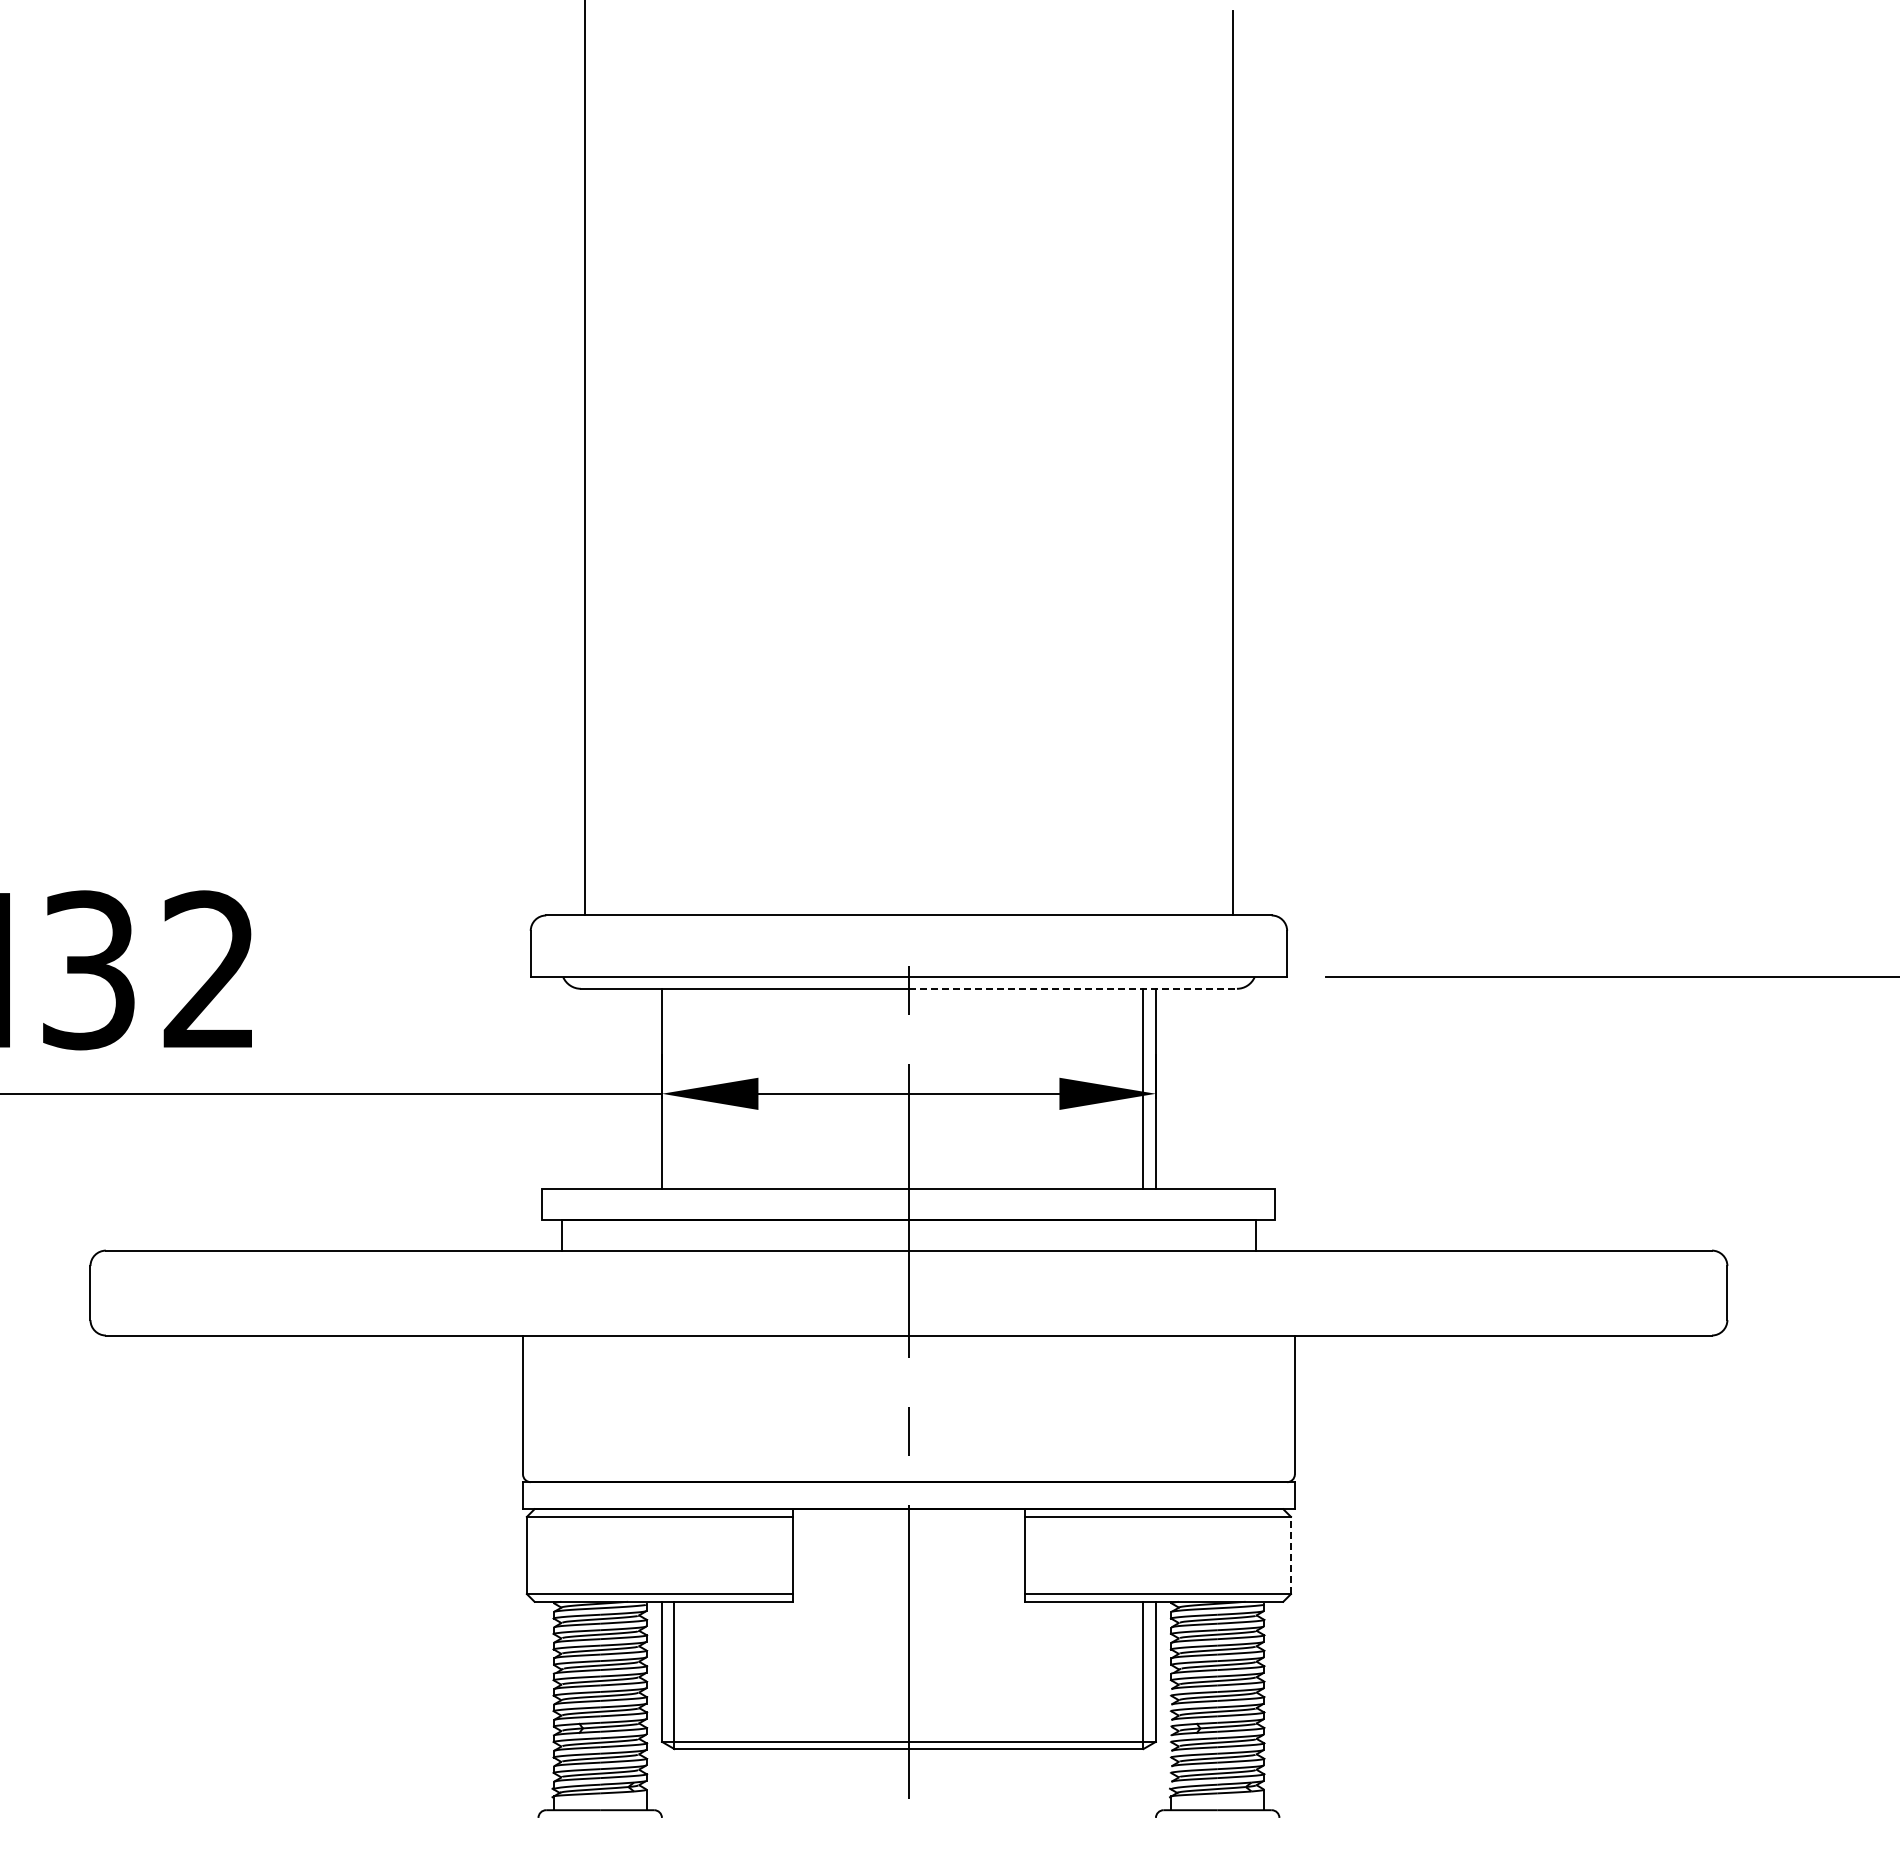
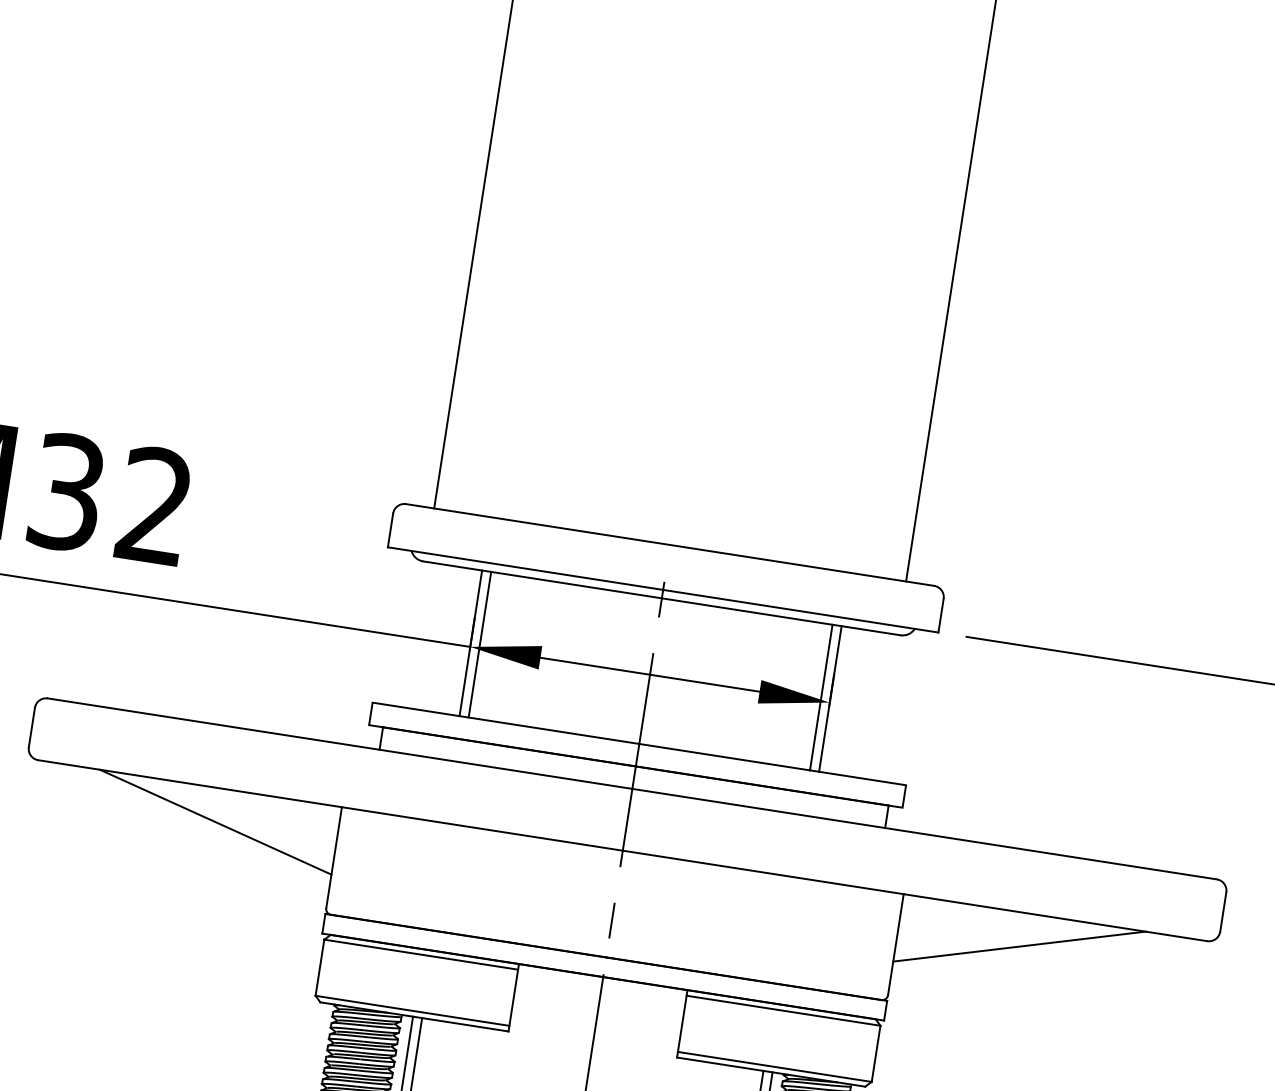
line: (1073, 988) -> (781, 616), dashed -> solid
line: (674, 1088) -> (480, 644), added
line: (356, 1381) -> (215, 821), added
line: (1460, 1381) -> (1019, 946), added
line: (1291, 1555) -> (876, 1053), dashed -> solid

